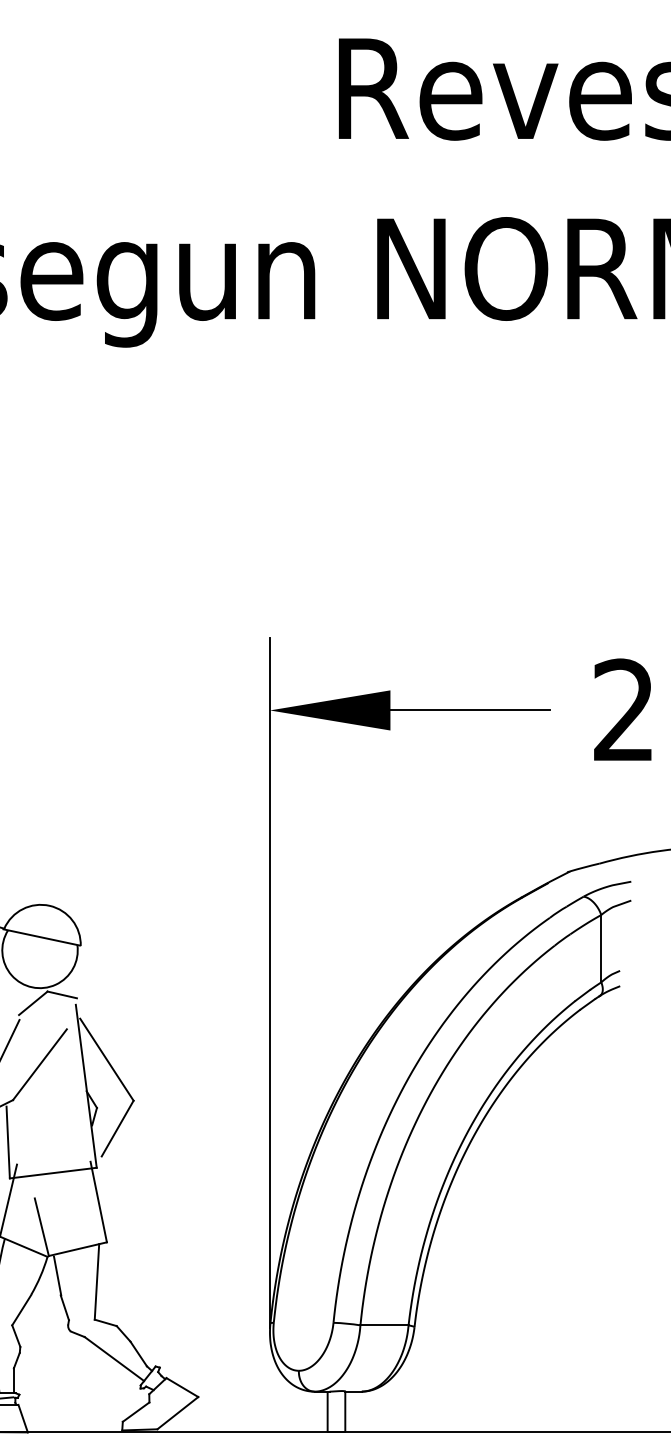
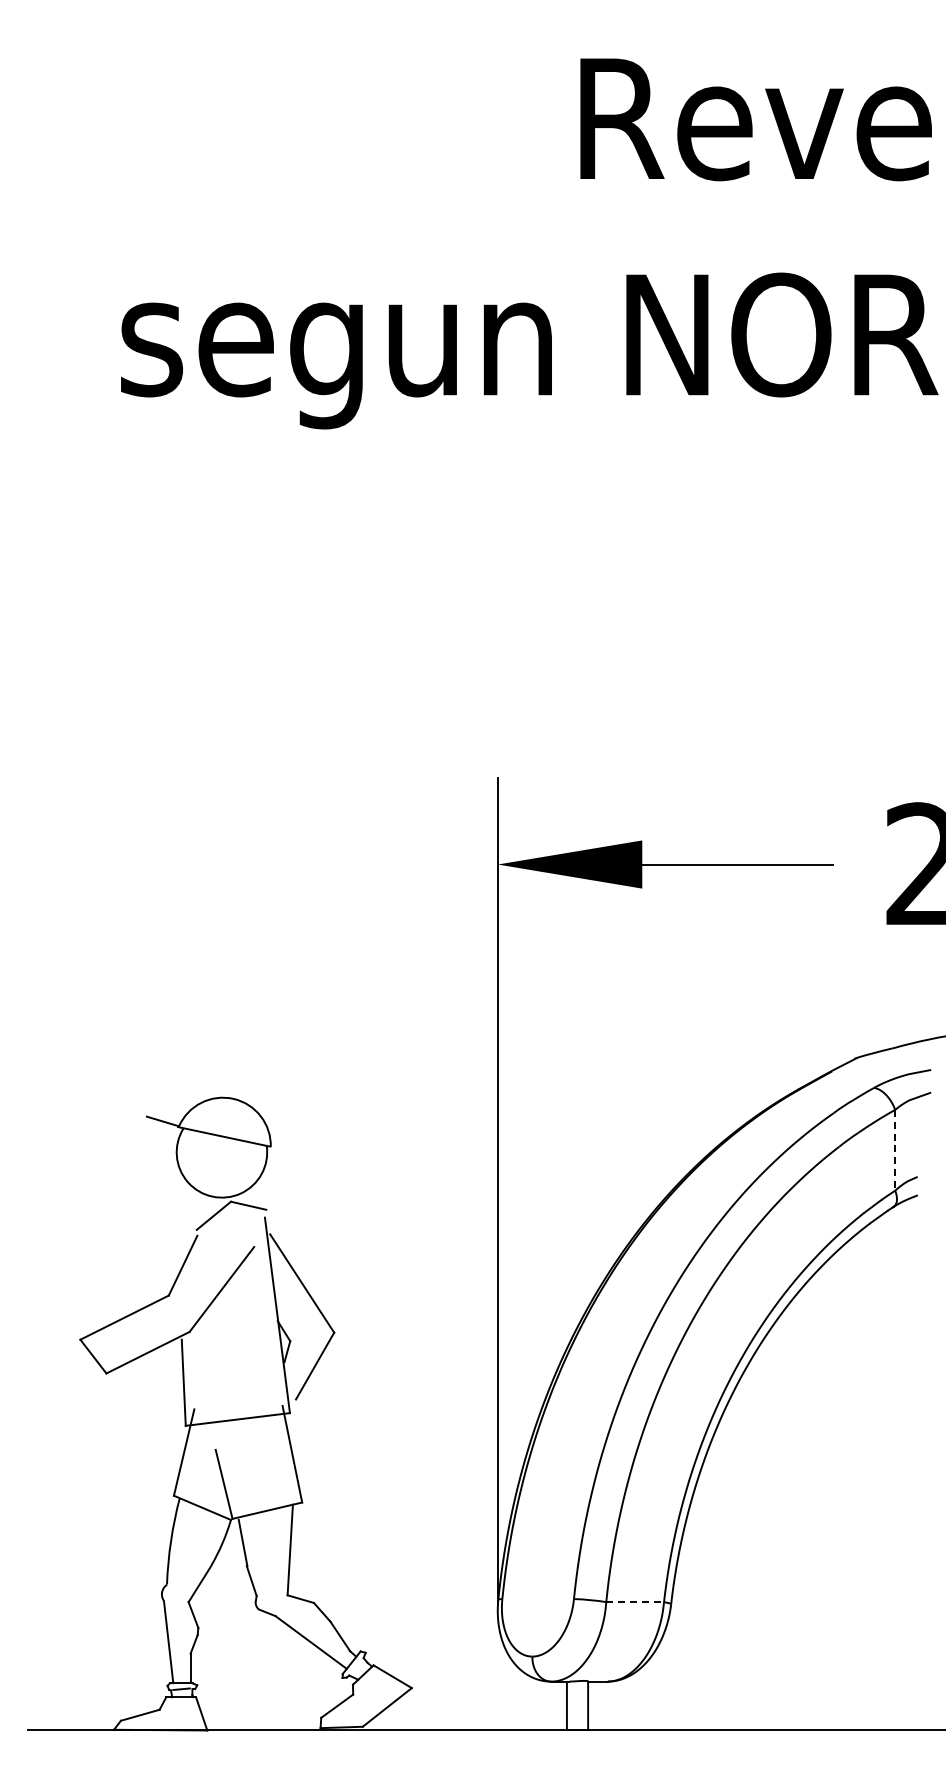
line: (601, 948) -> (895, 1150), solid -> dashed
line: (384, 1325) -> (635, 1602), solid -> dashed

